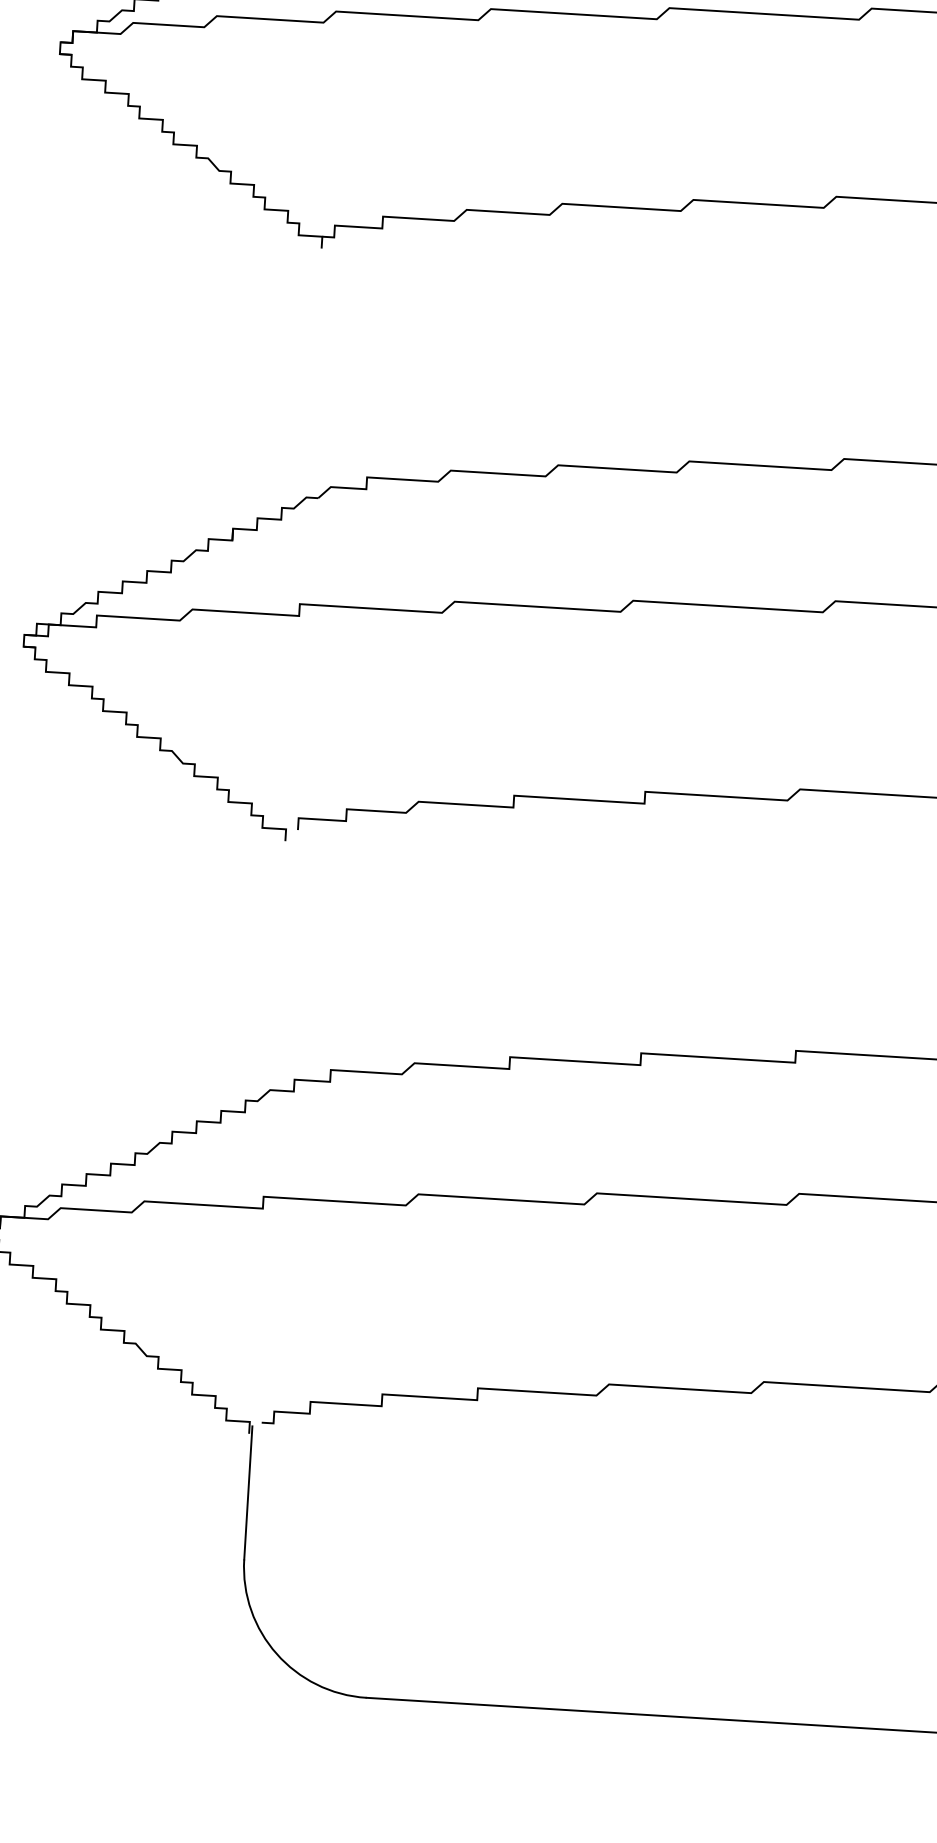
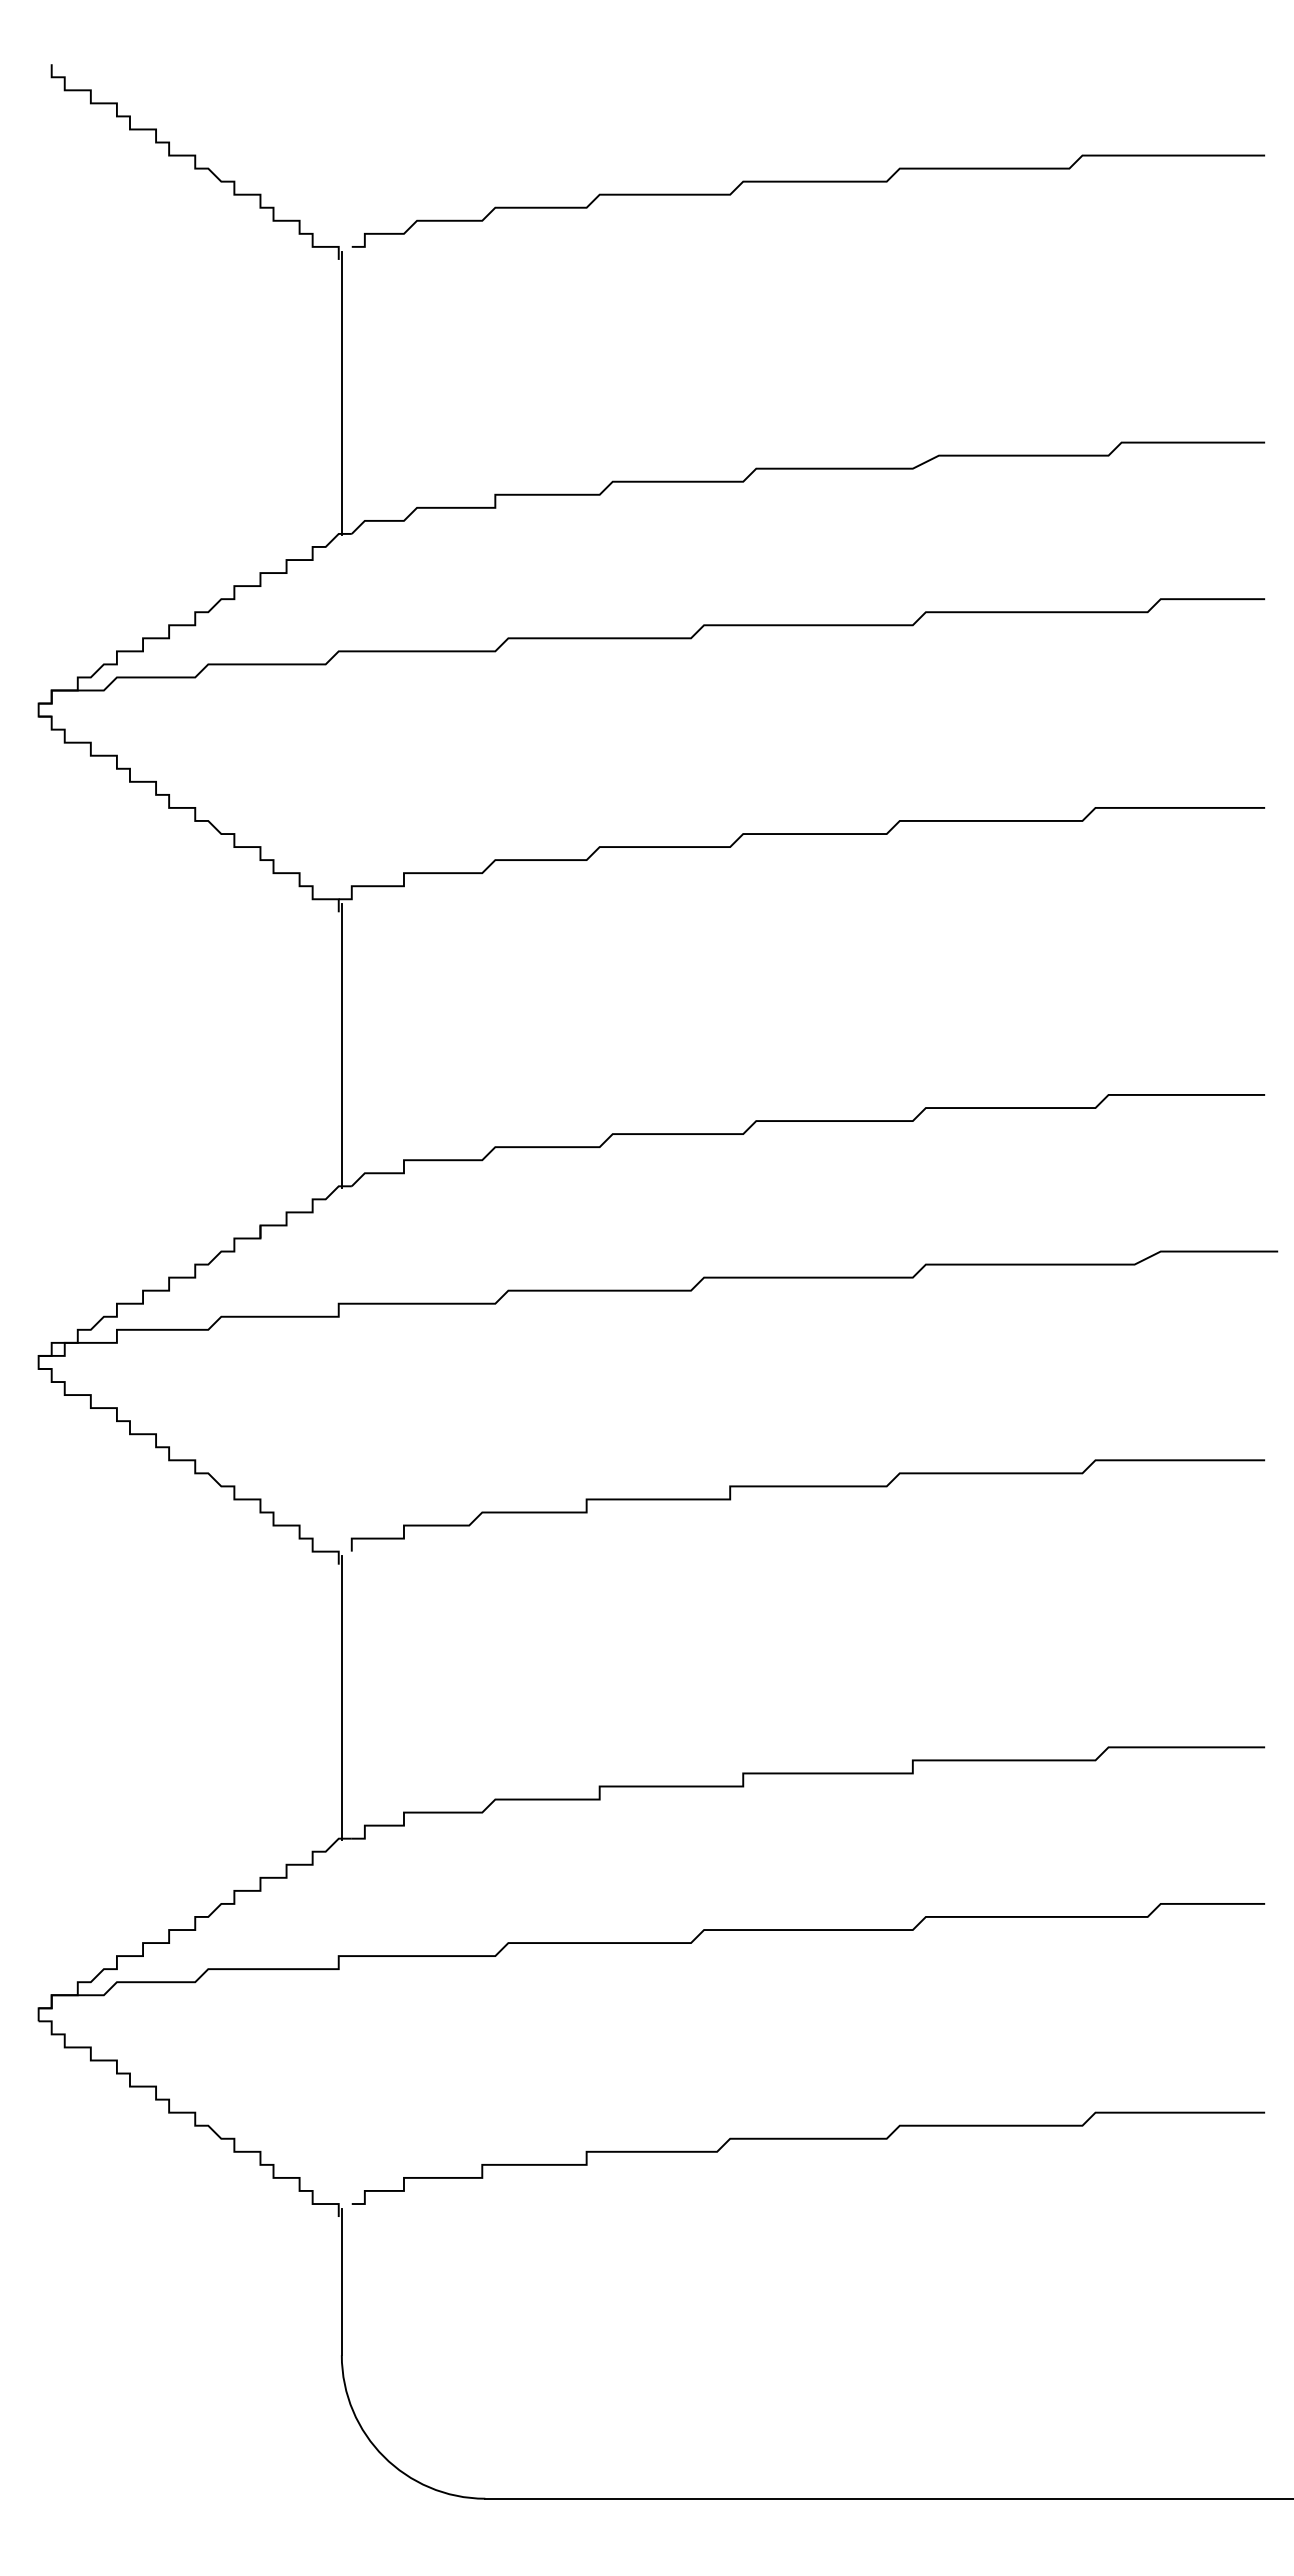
line: (316, 369) -> (341, 1045), added
line: (280, 962) -> (341, 1698), added

